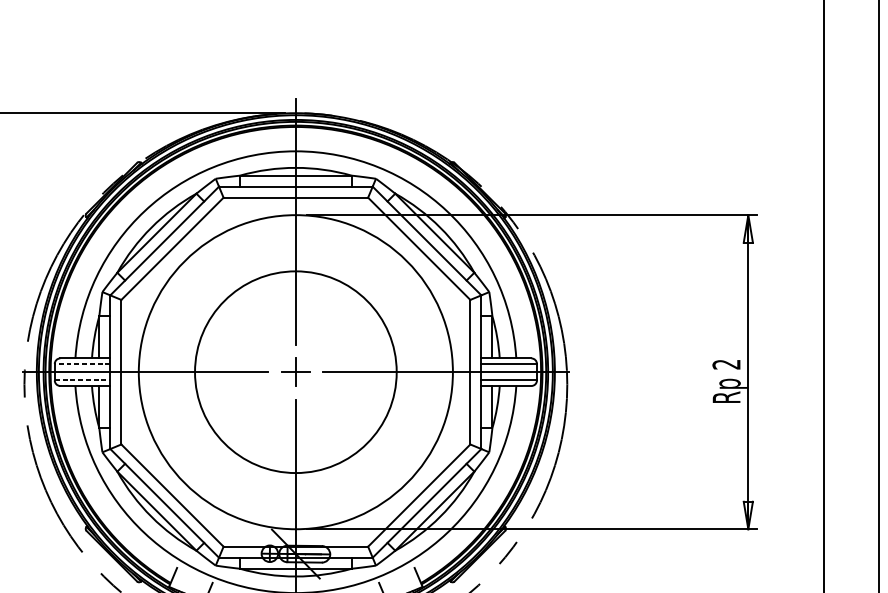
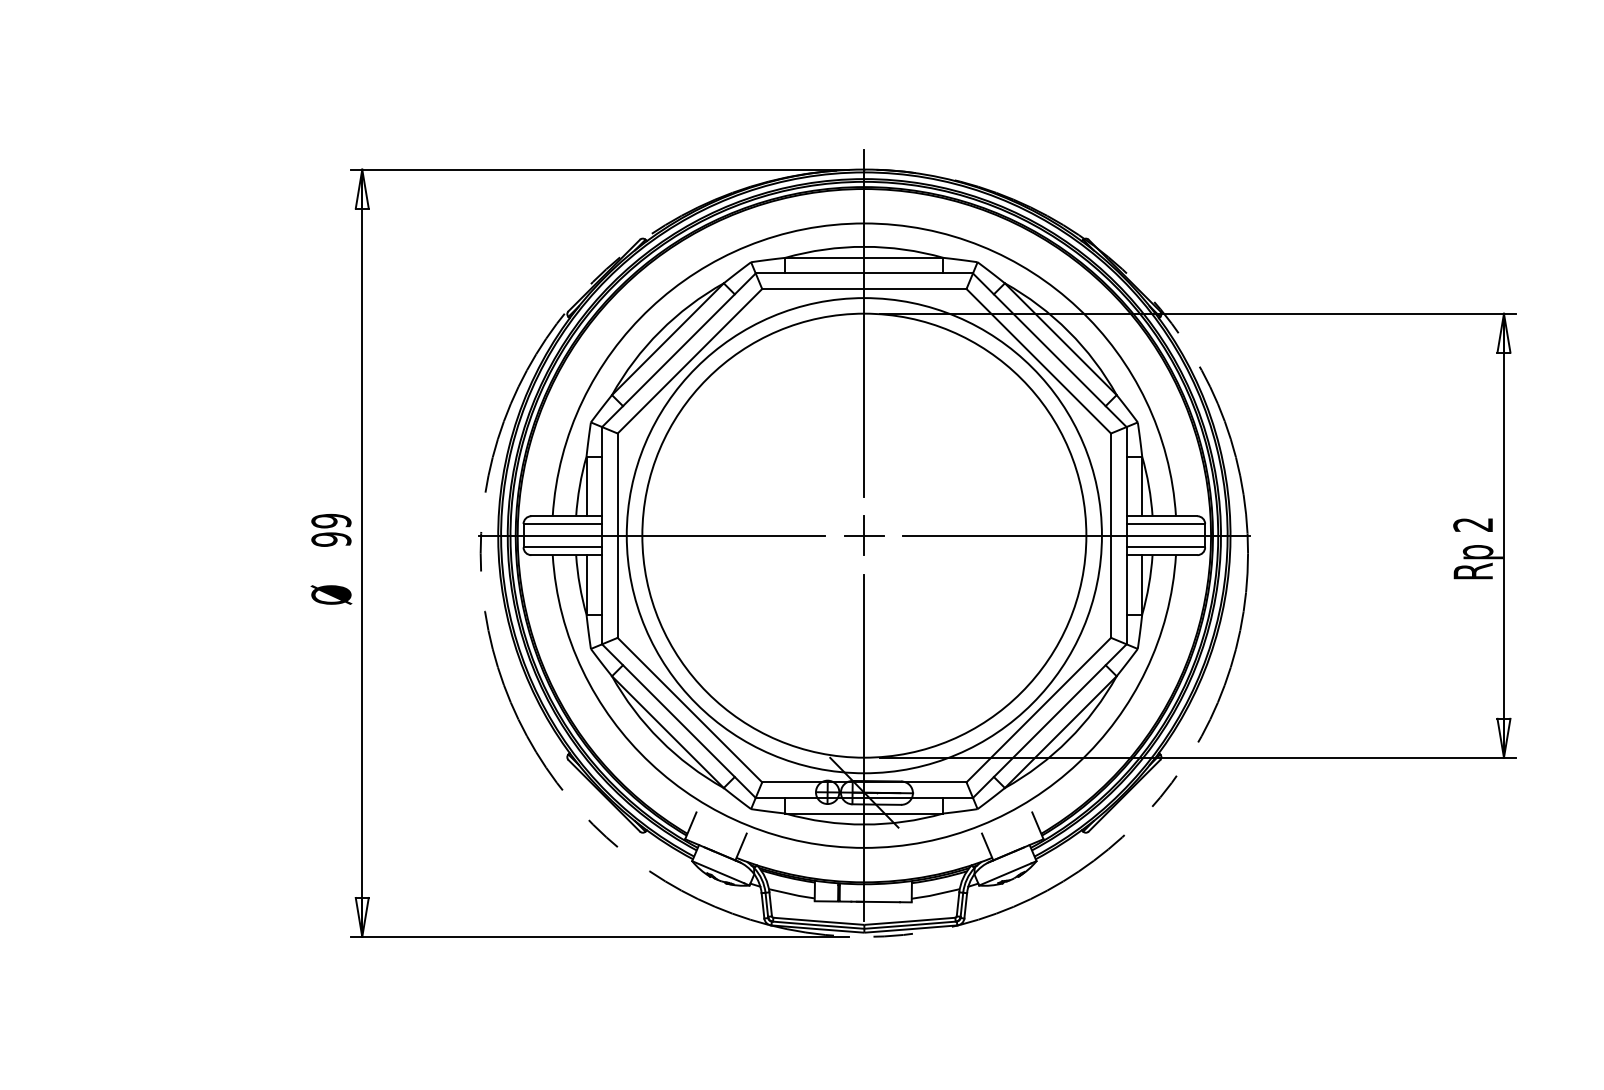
line: (82, 364) -> (562, 524), dashed -> solid
circle: (295, 372) -> (863, 535), size x1.67
line: (83, 380) -> (563, 547), dashed -> solid

